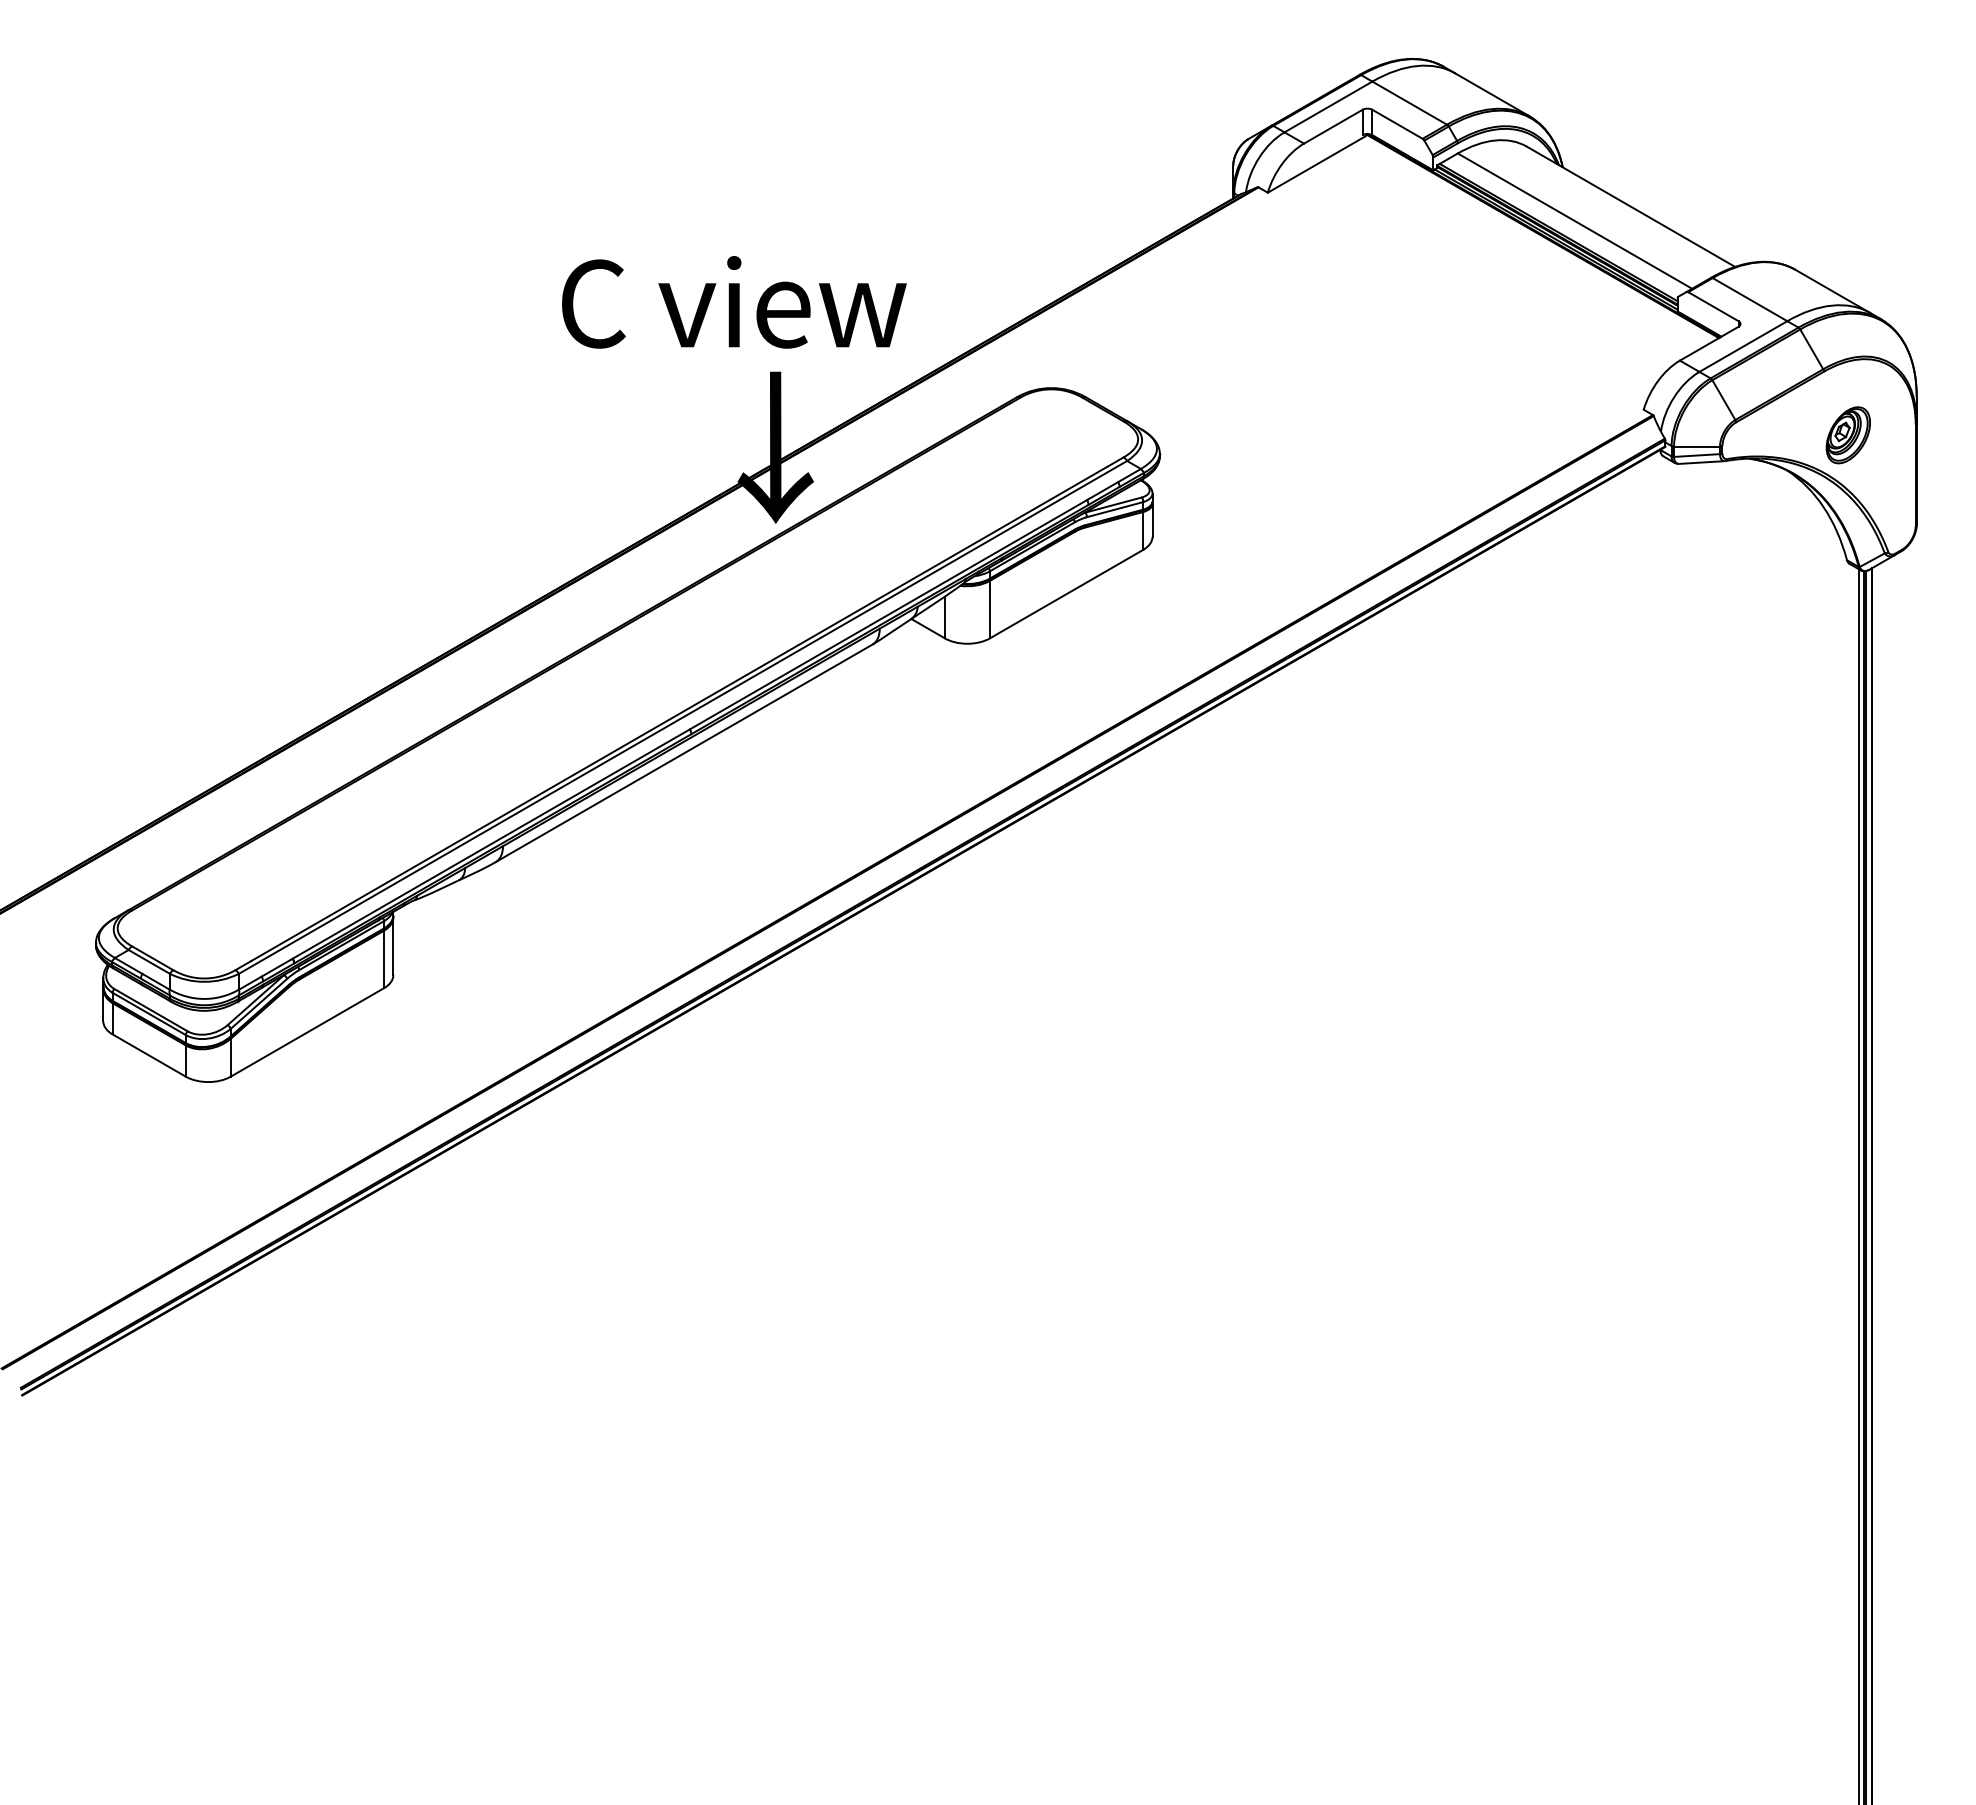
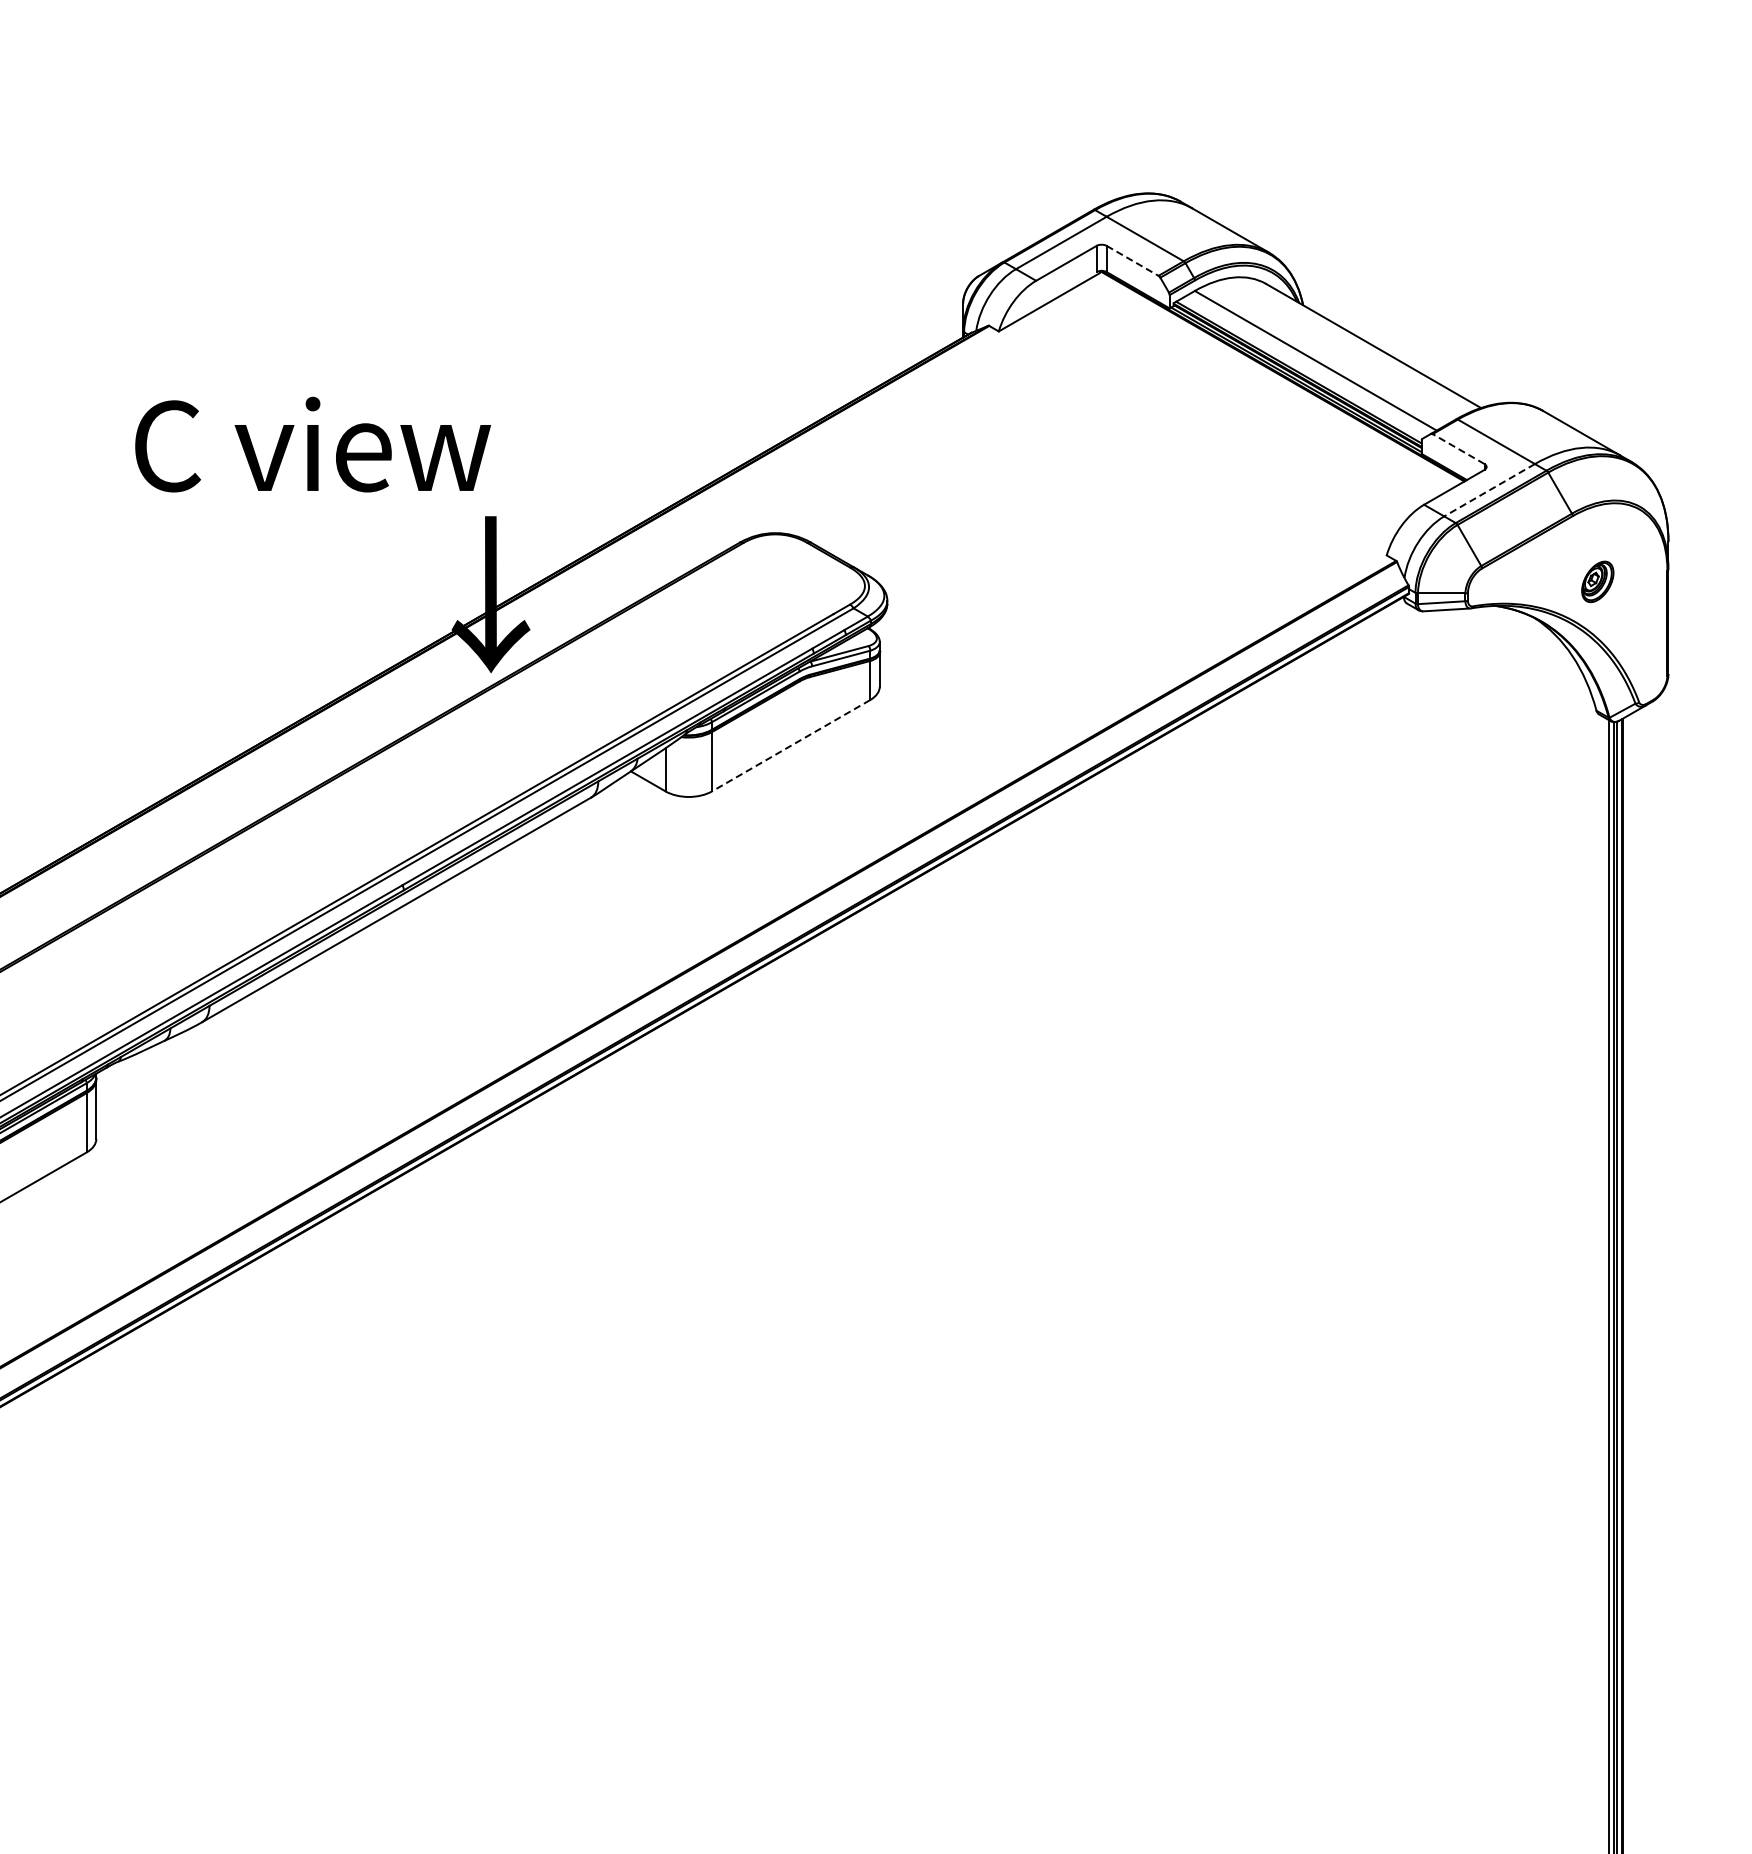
line: (1397, 124) -> (1132, 261), solid -> dashed
text: (734, 302) -> (313, 444), moved
line: (1712, 306) -> (1457, 448), solid -> dashed
line: (1743, 346) -> (1489, 490), solid -> dashed
part: (1847, 435) -> (1597, 582), size x0.7
line: (1066, 594) -> (791, 746), solid -> dashed

